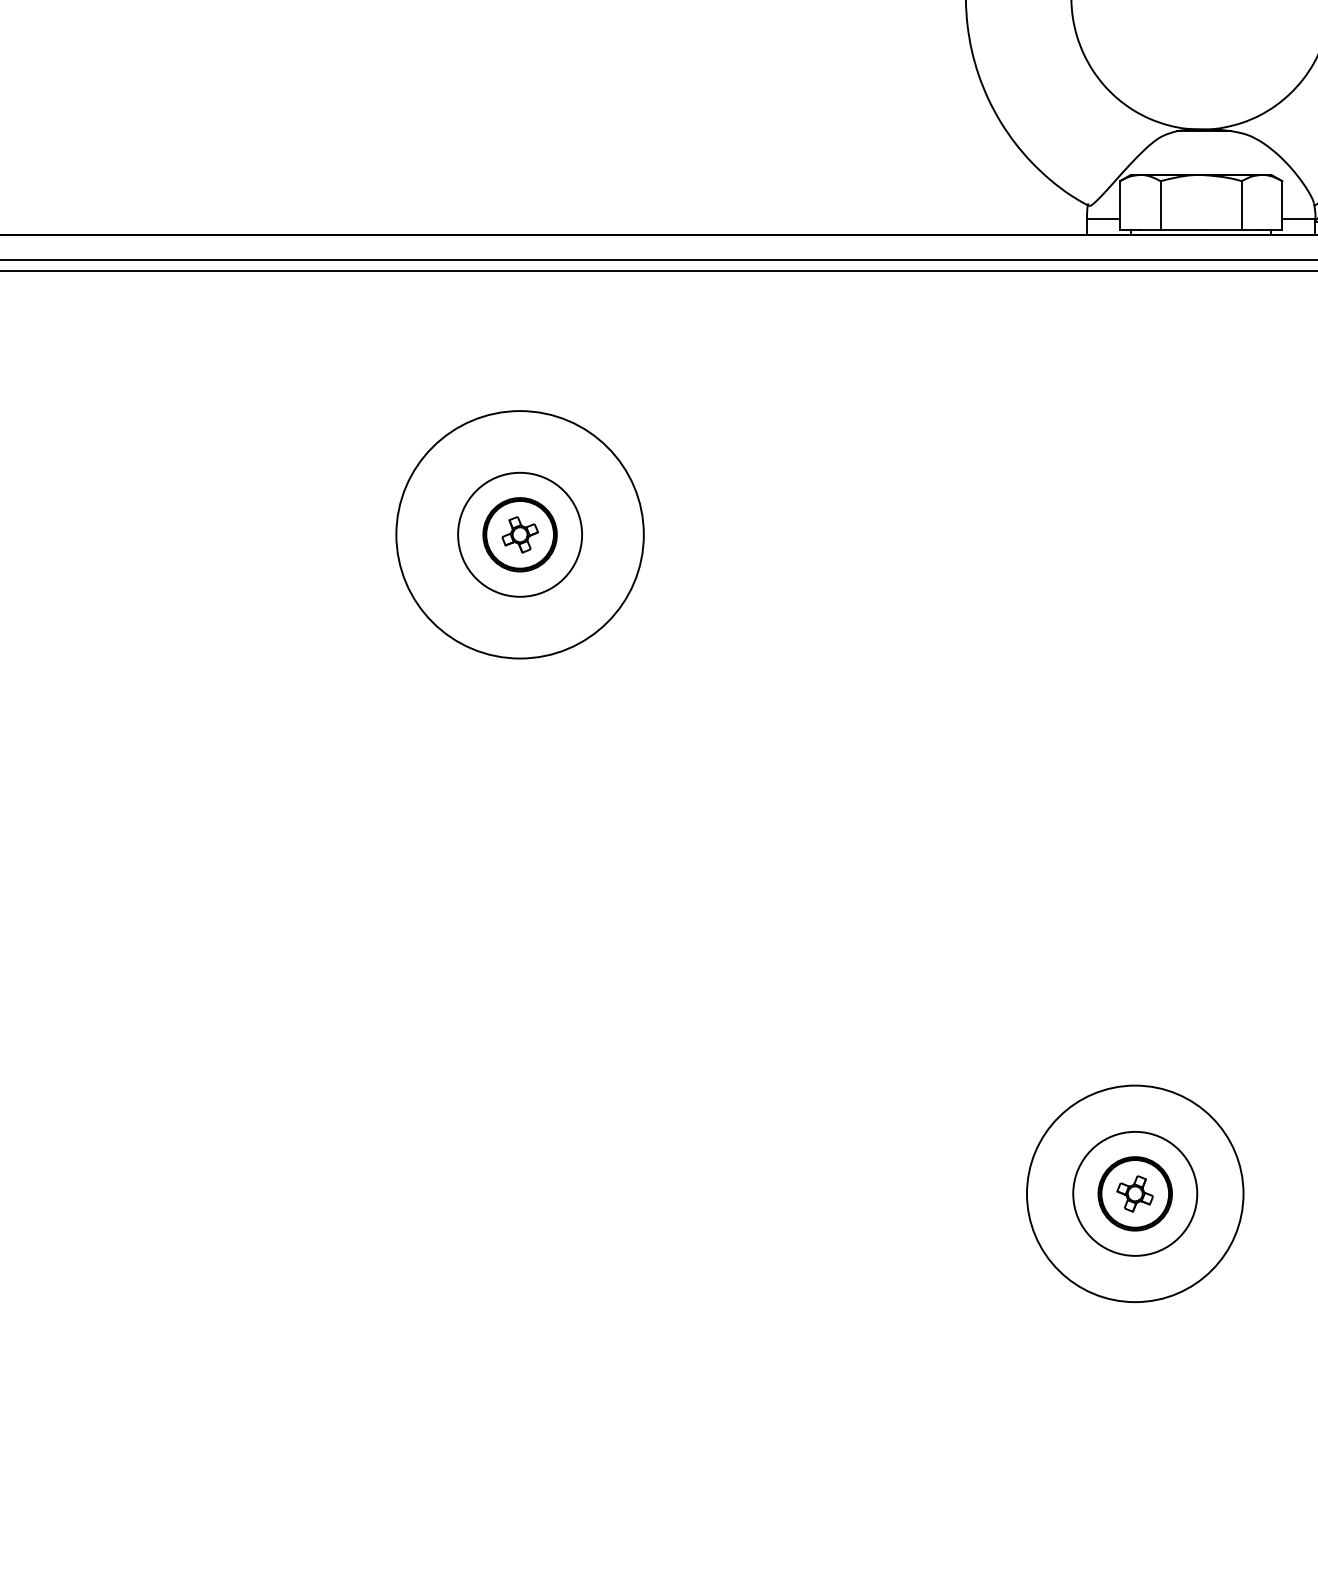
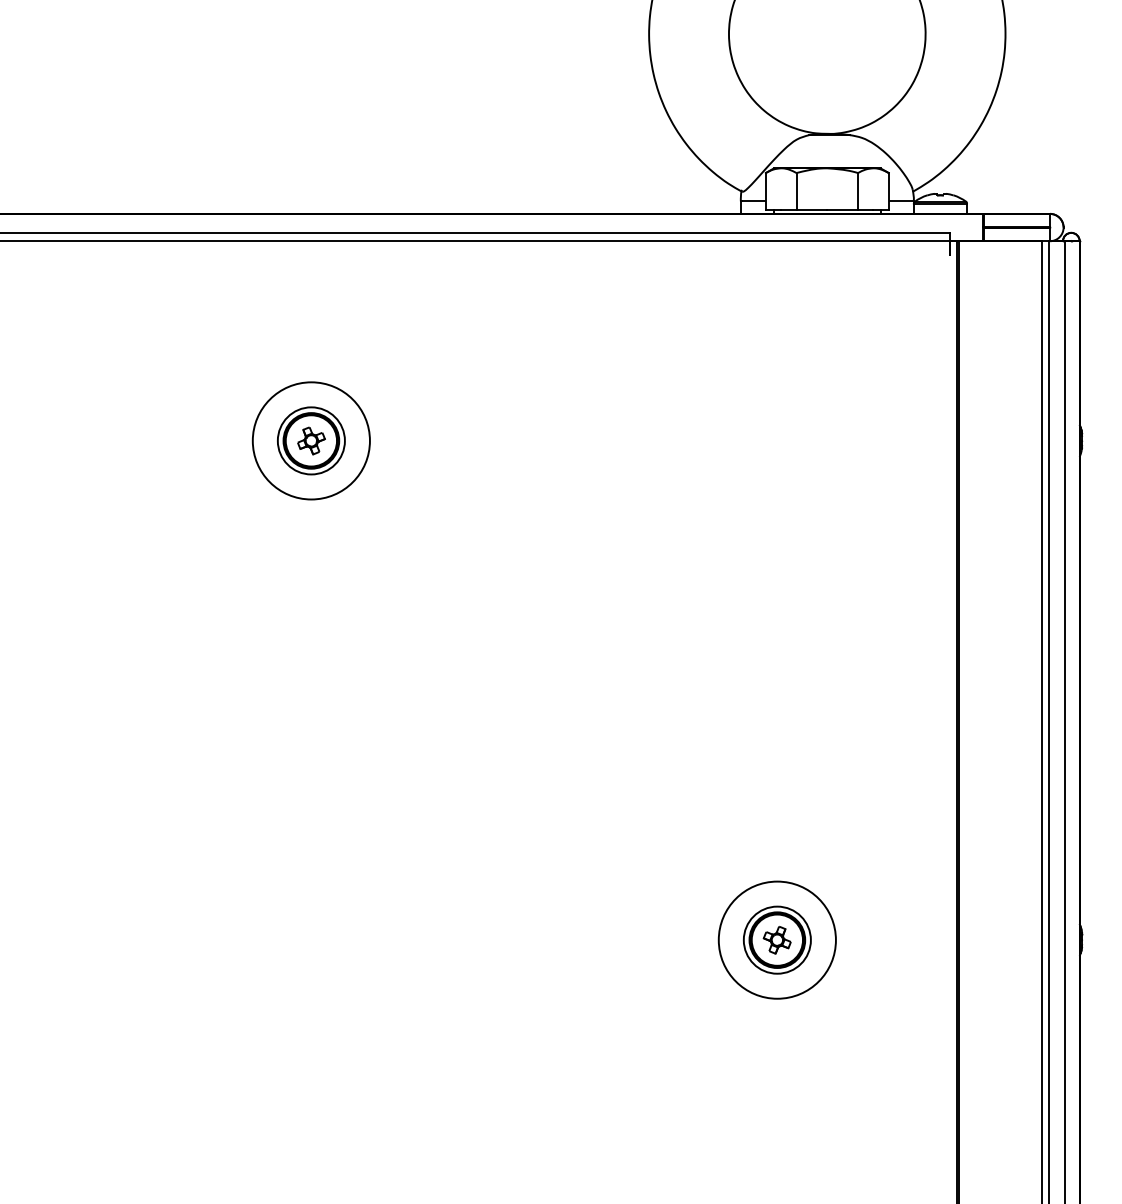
circle: (518, 534) -> (310, 440), size x0.62
circle: (518, 534) -> (310, 440), size x0.71
circle: (1134, 1192) -> (776, 939), size x0.71
circle: (1134, 1192) -> (776, 939), size x0.71

